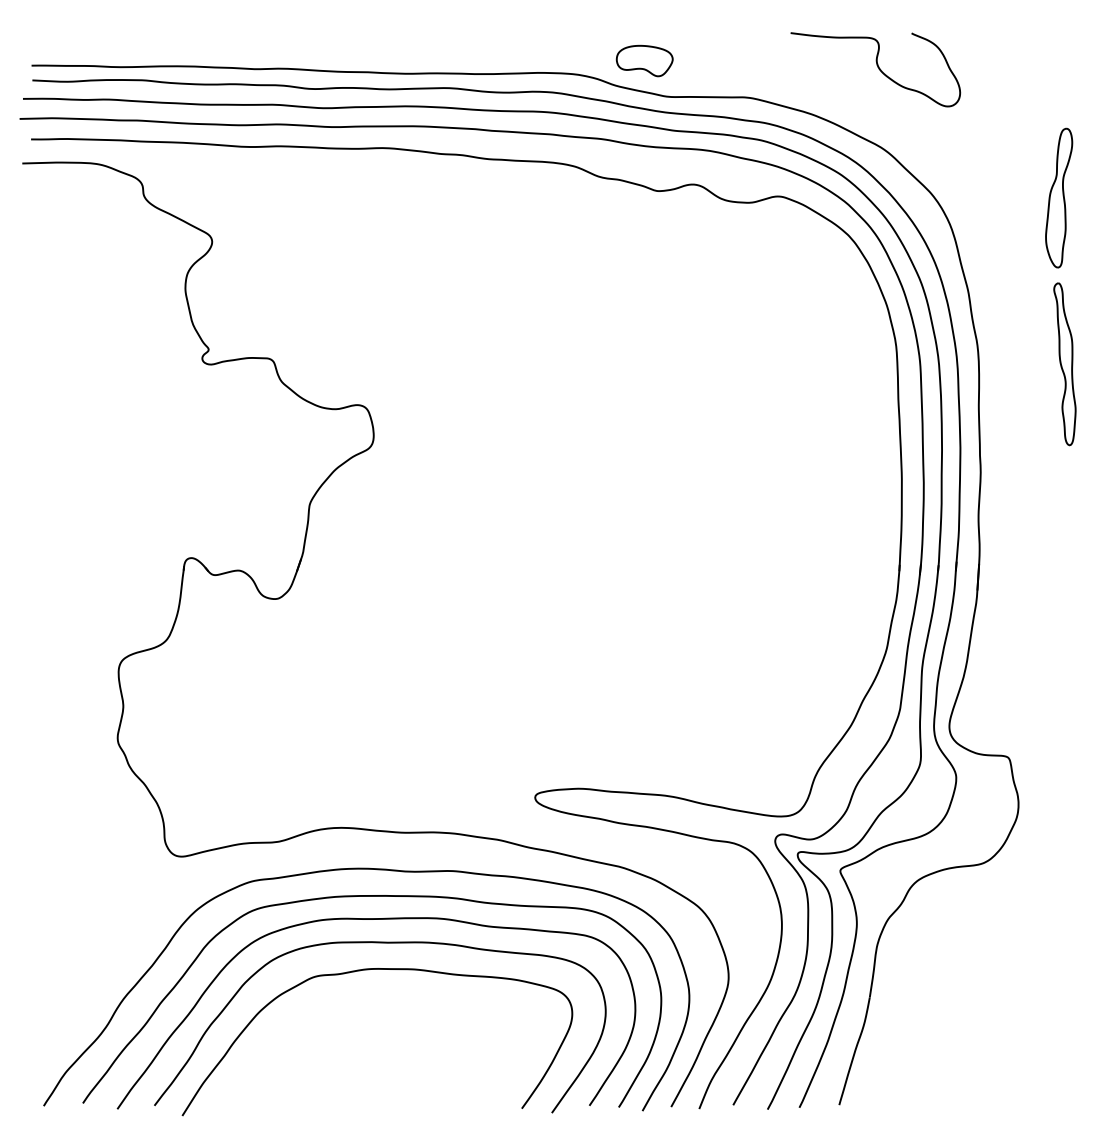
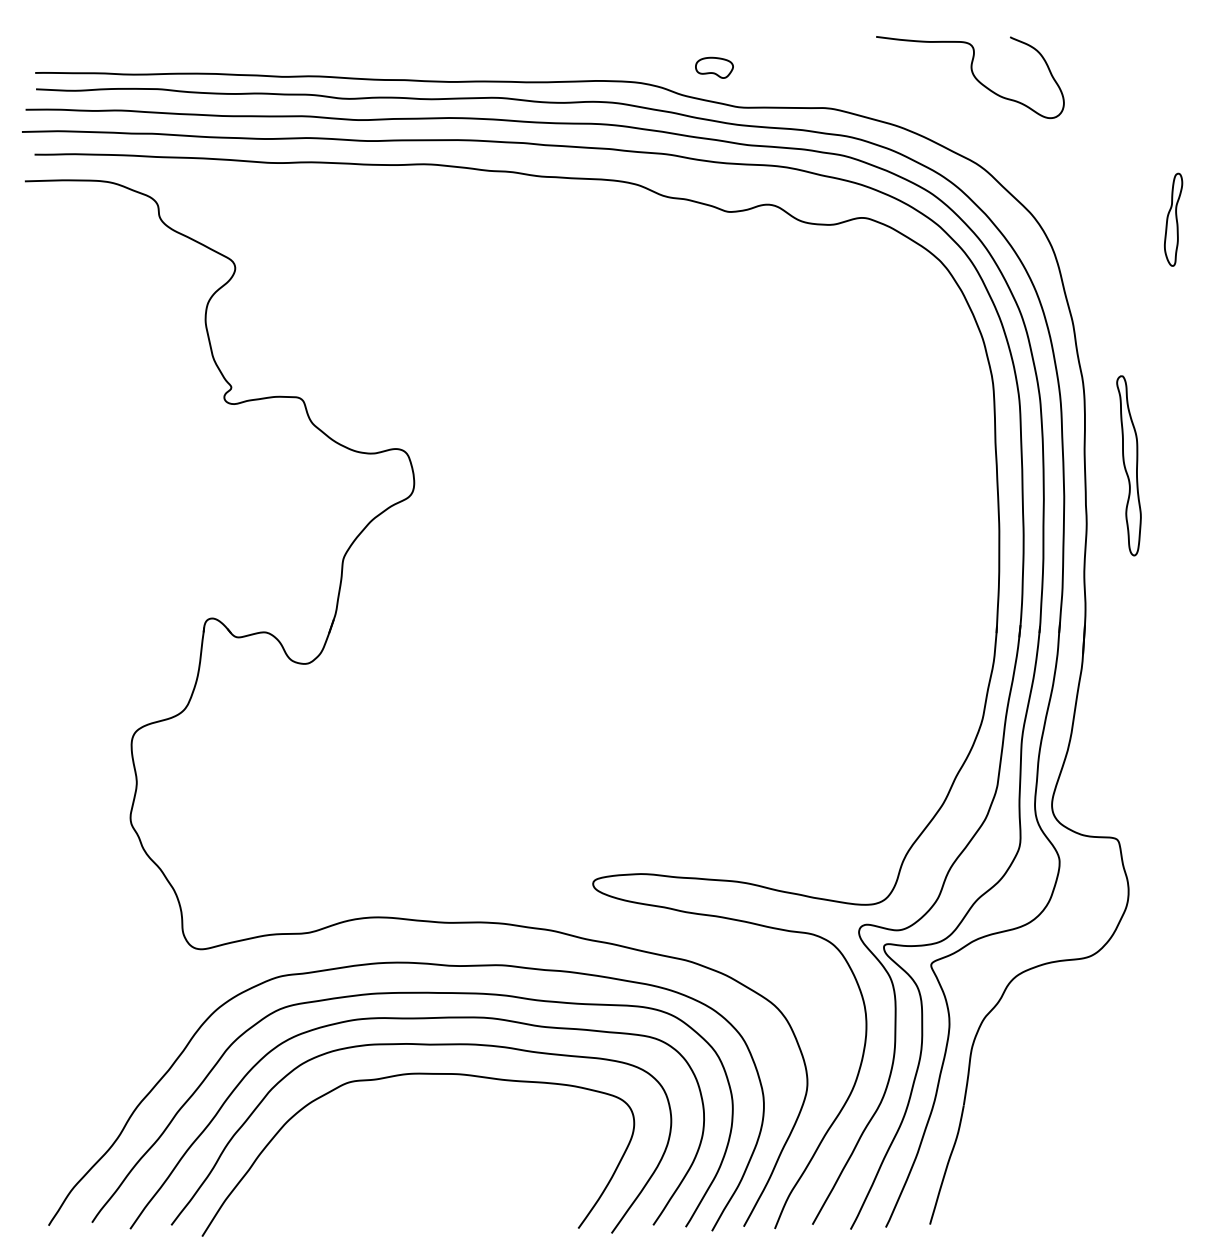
part: (644, 60) -> (714, 67), size x0.6
part: (1059, 197) -> (1173, 219), size x0.6
part: (1064, 364) -> (1128, 465), moved

